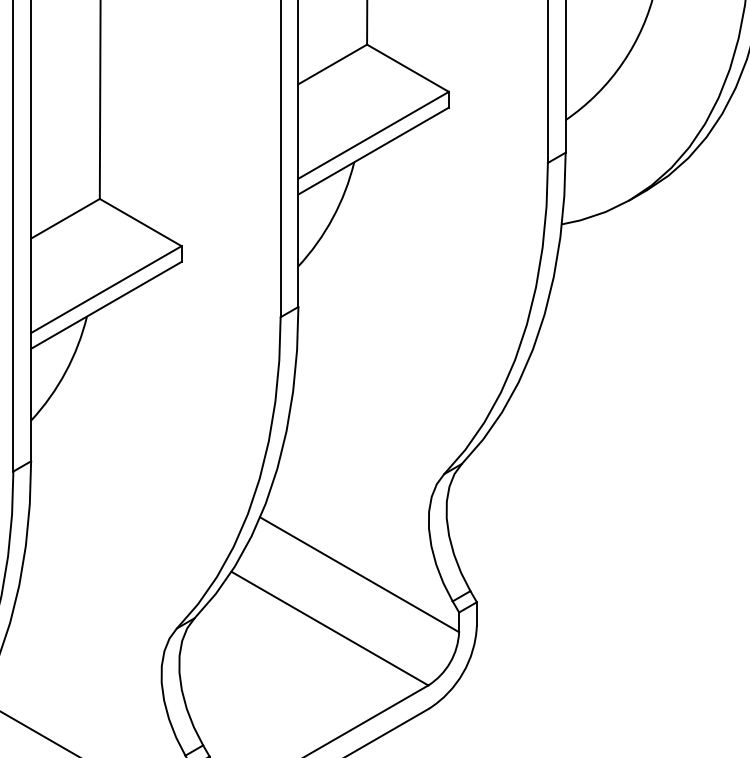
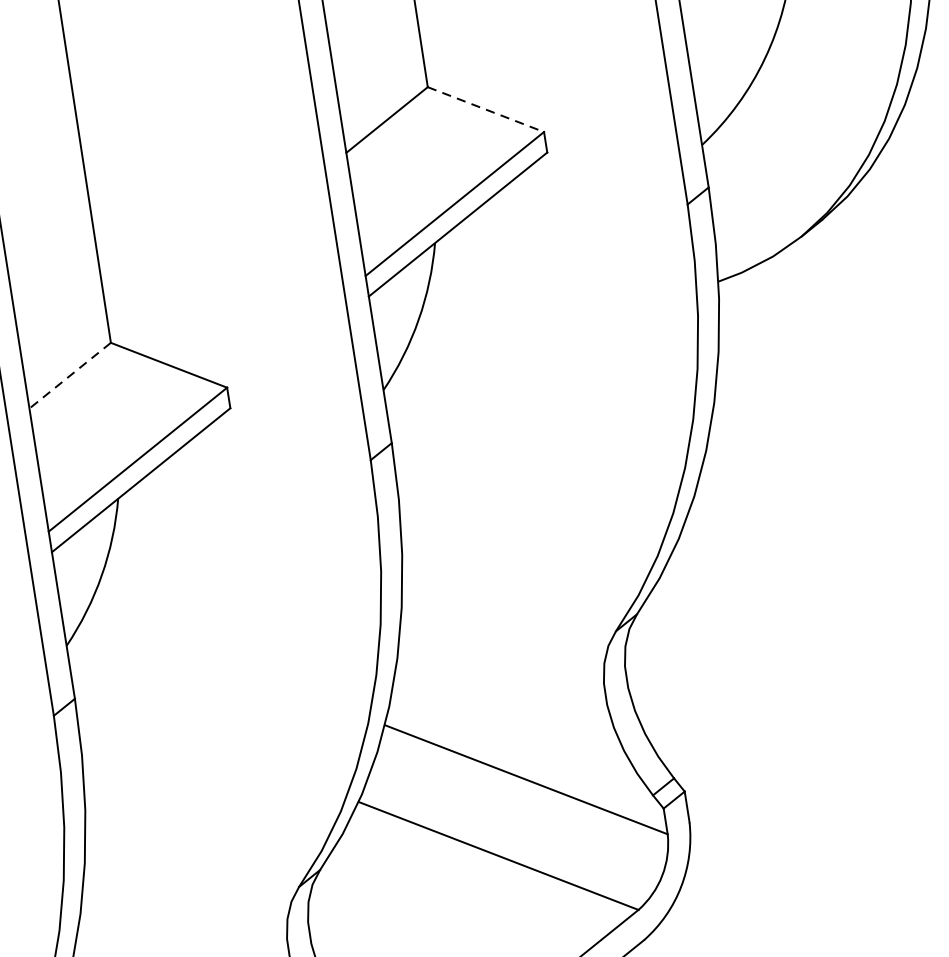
line: (408, 68) -> (486, 109), solid -> dashed
line: (65, 218) -> (70, 375), solid -> dashed

